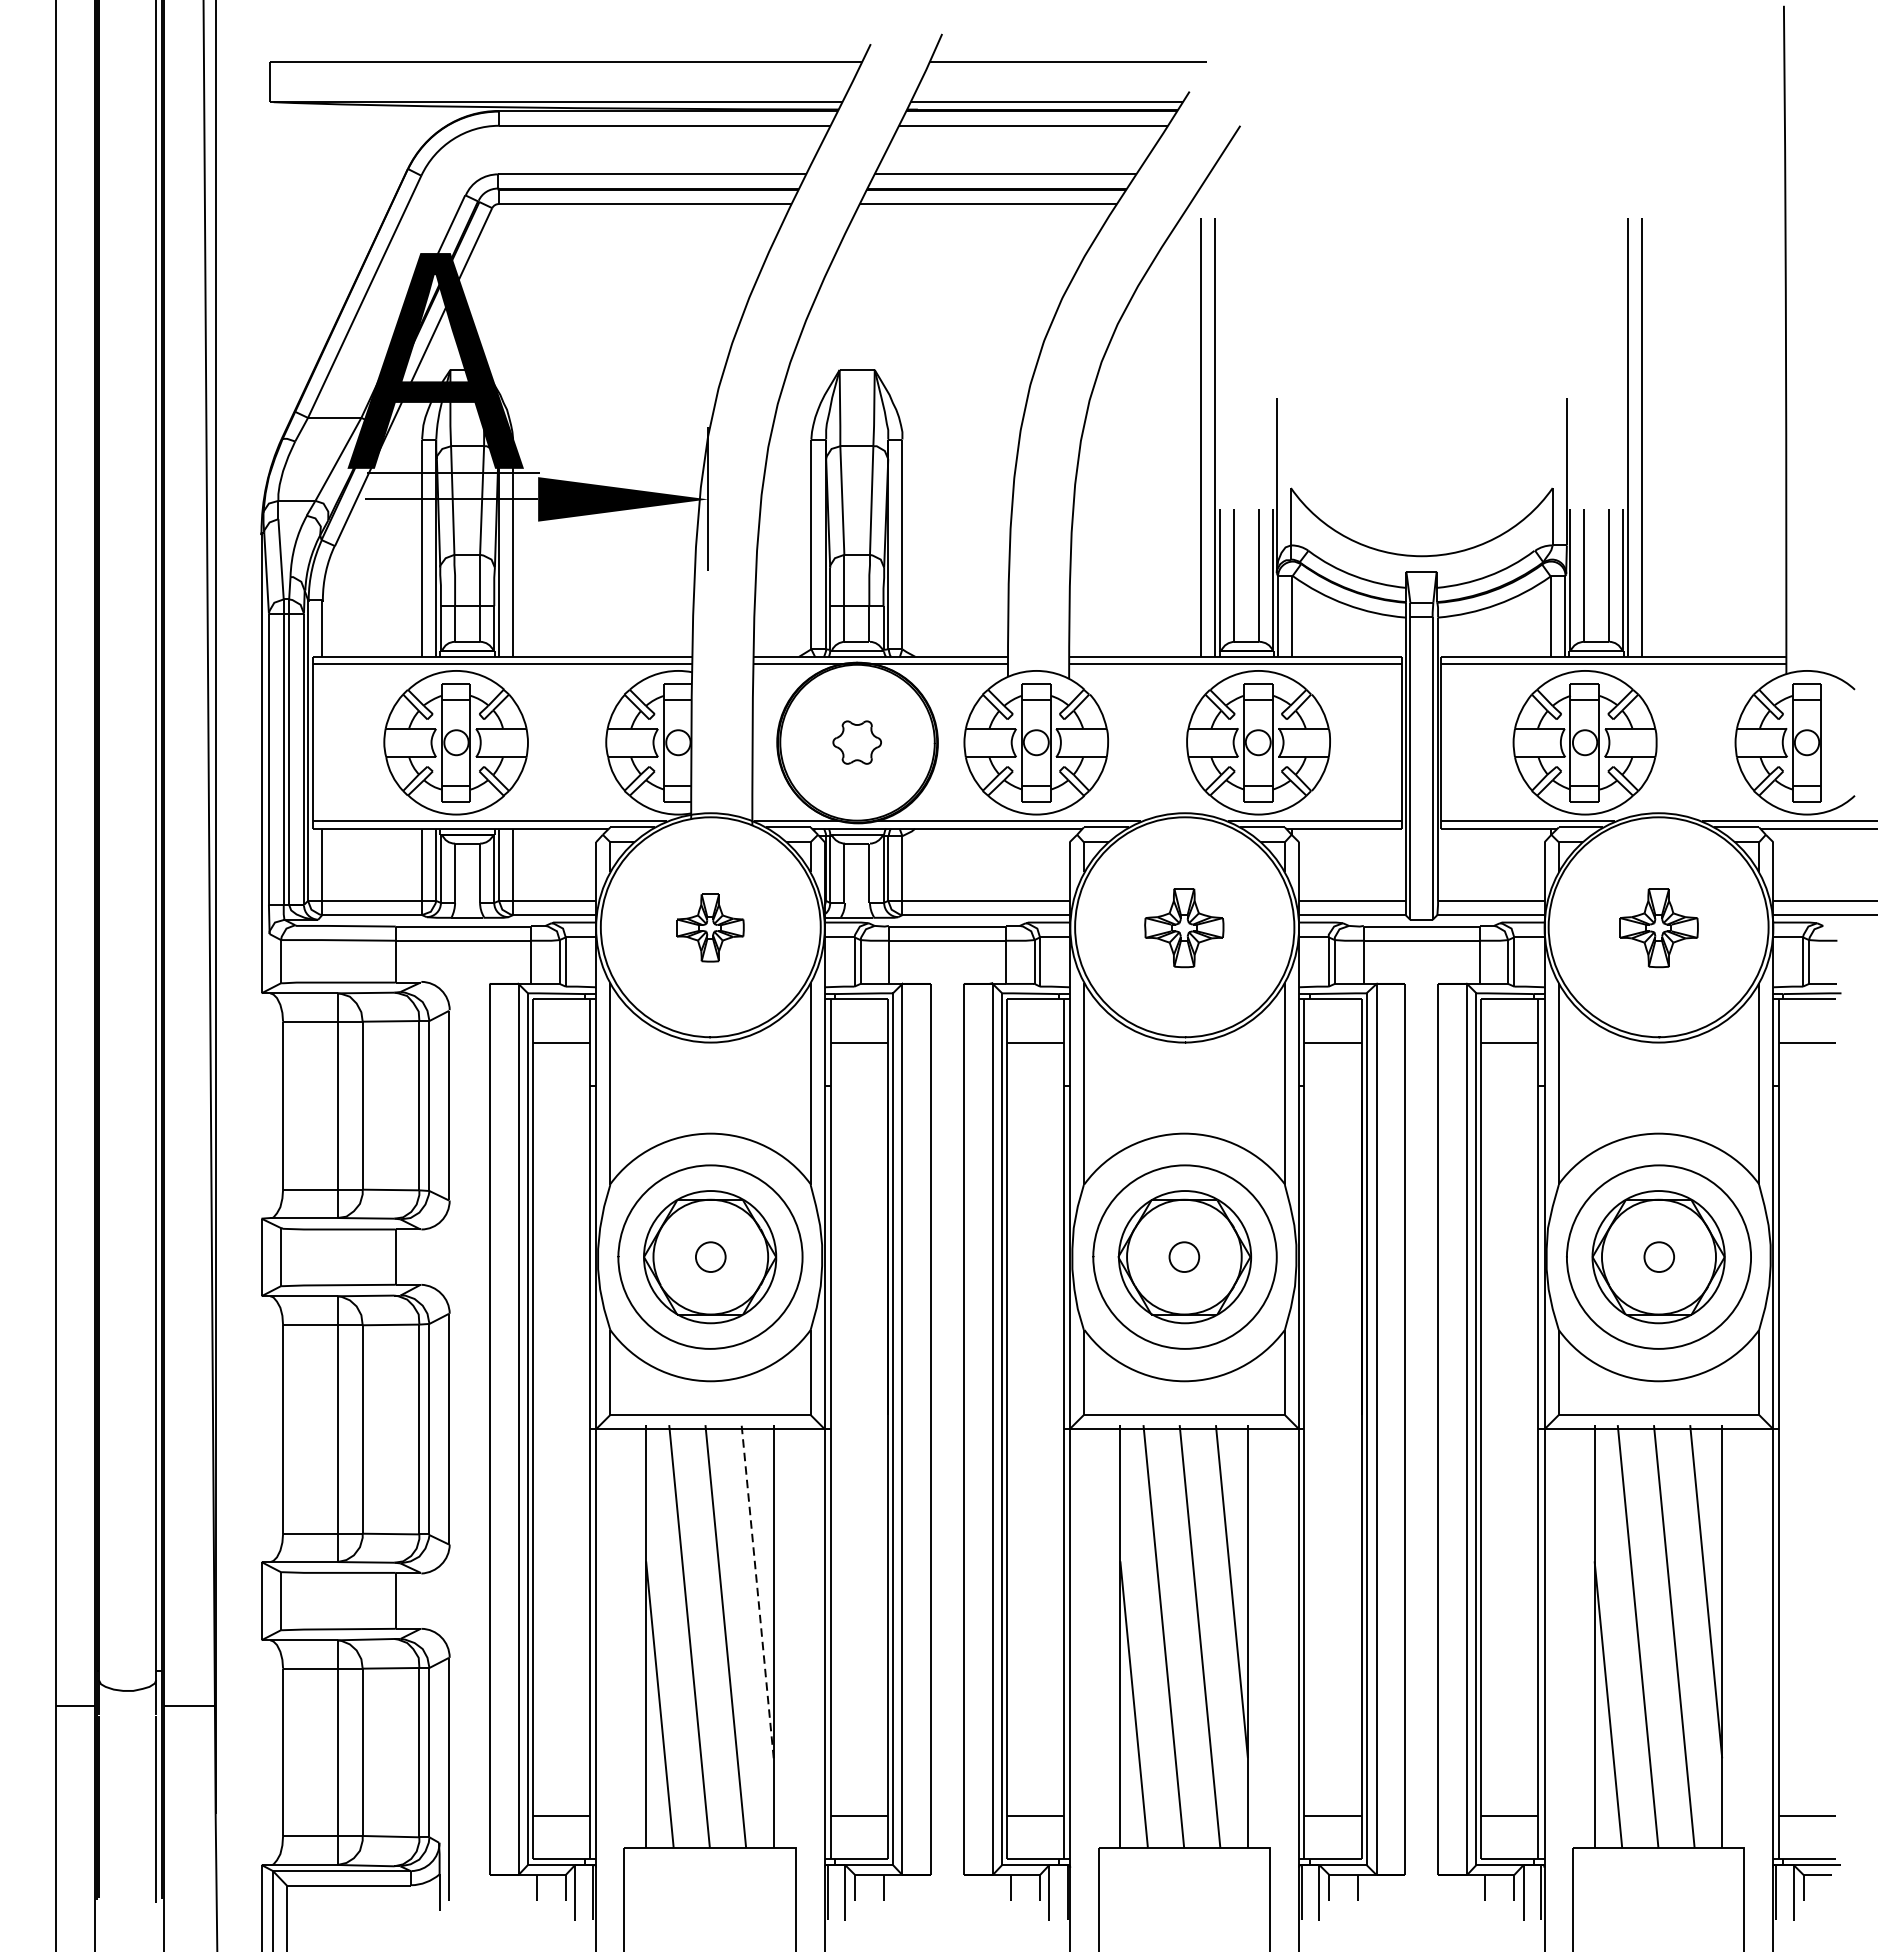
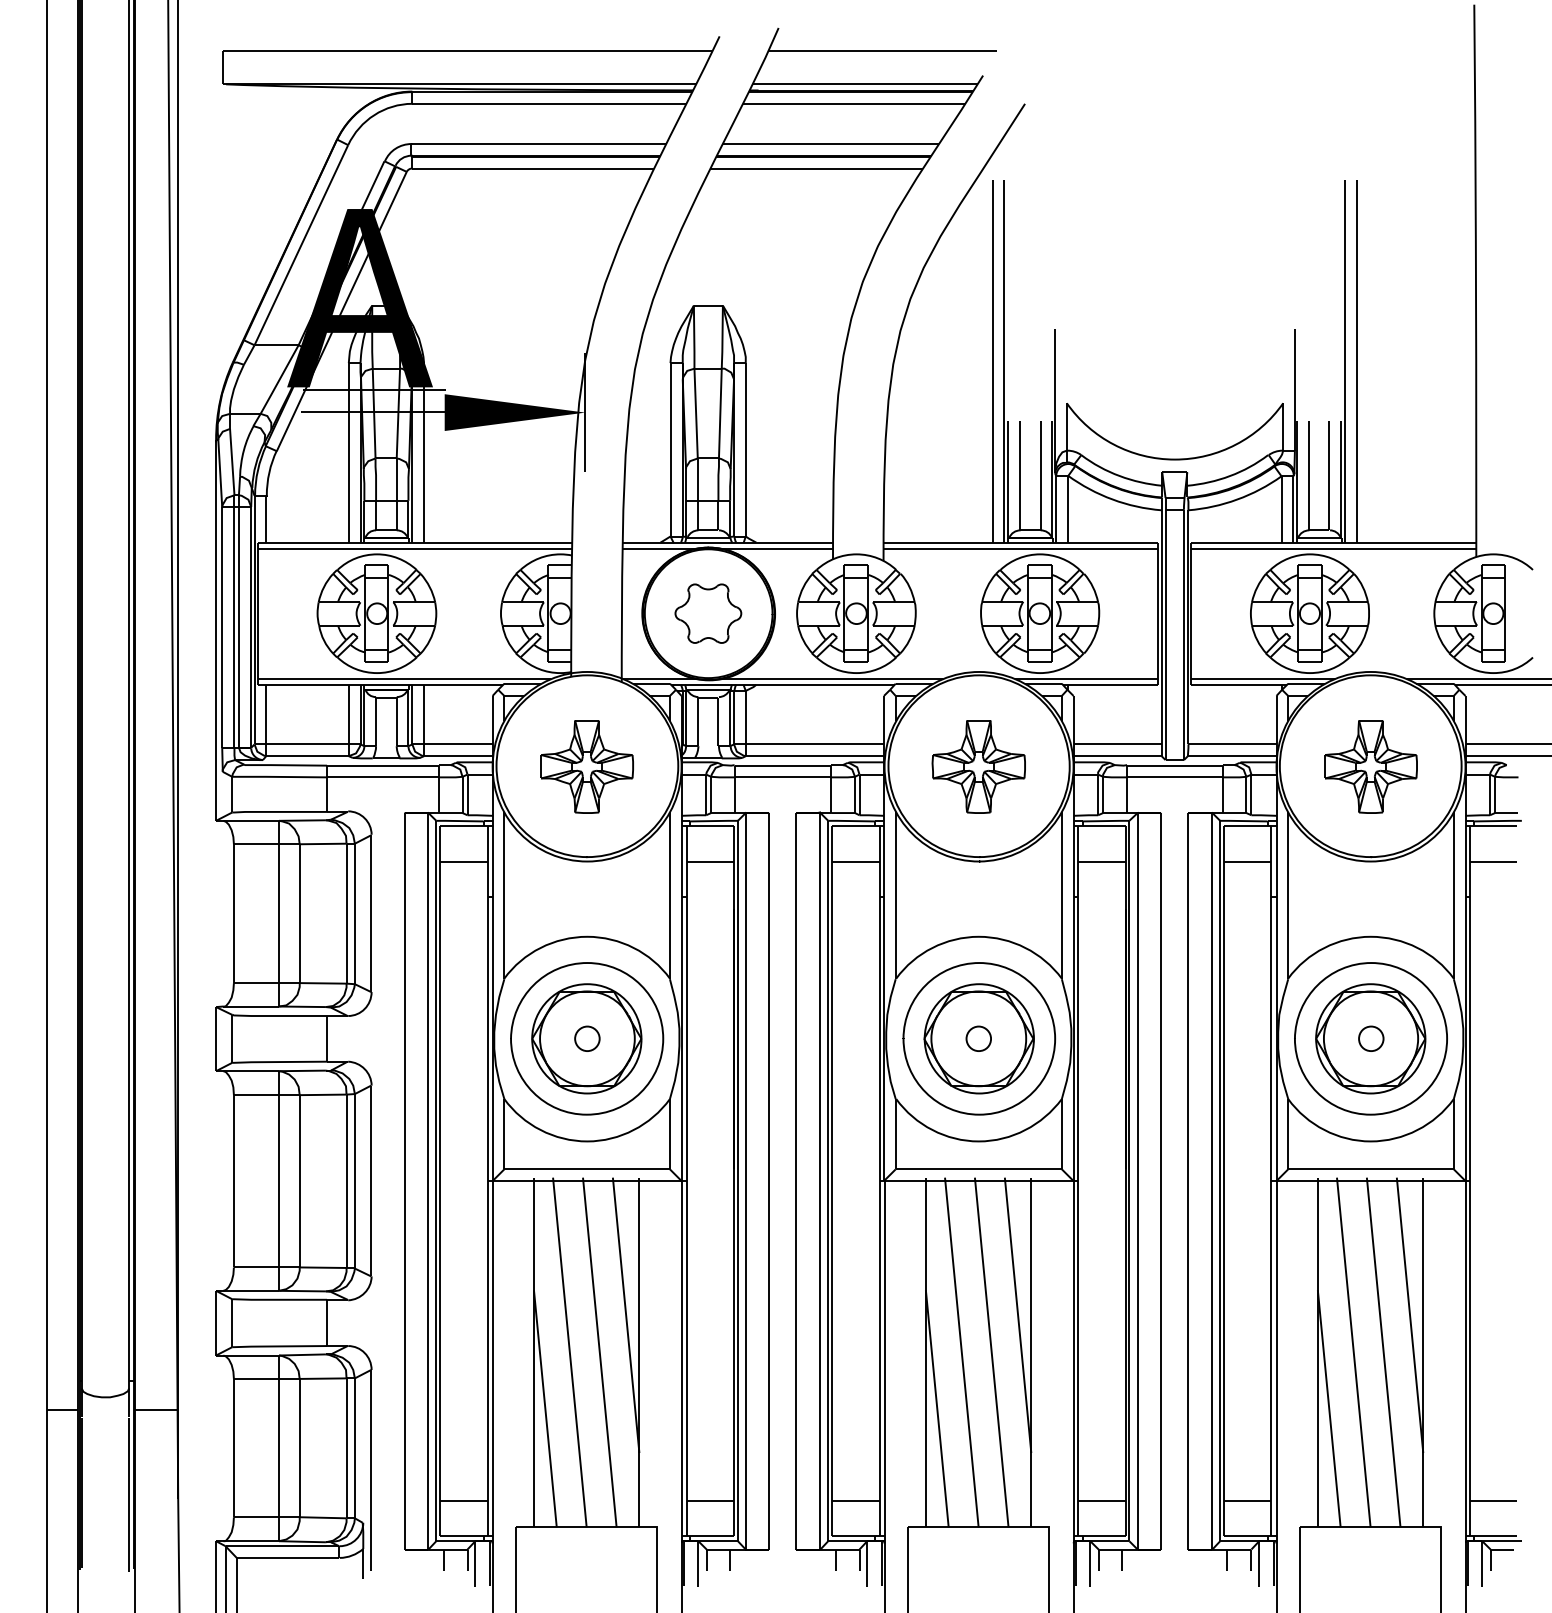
part: (857, 742) -> (708, 613), size x1.67
part: (709, 927) -> (586, 766), size x1.67
part: (1184, 927) -> (978, 766), size x1.43
part: (1658, 927) -> (1370, 766), size x1.43
line: (758, 1590) -> (626, 1314), dashed -> solid

